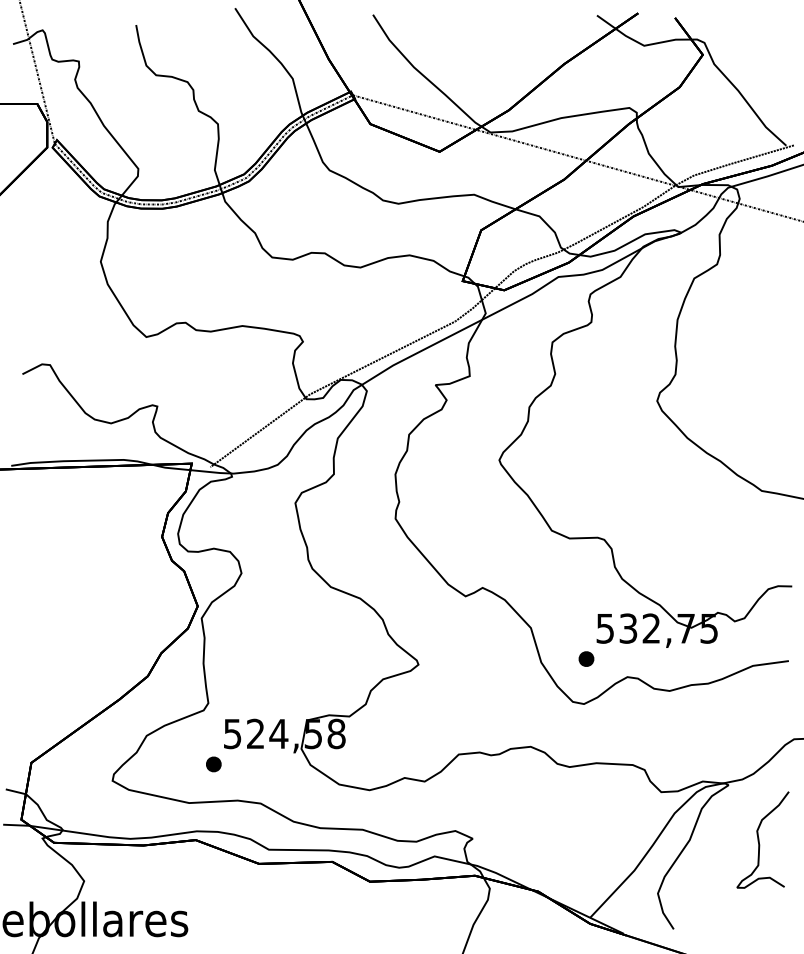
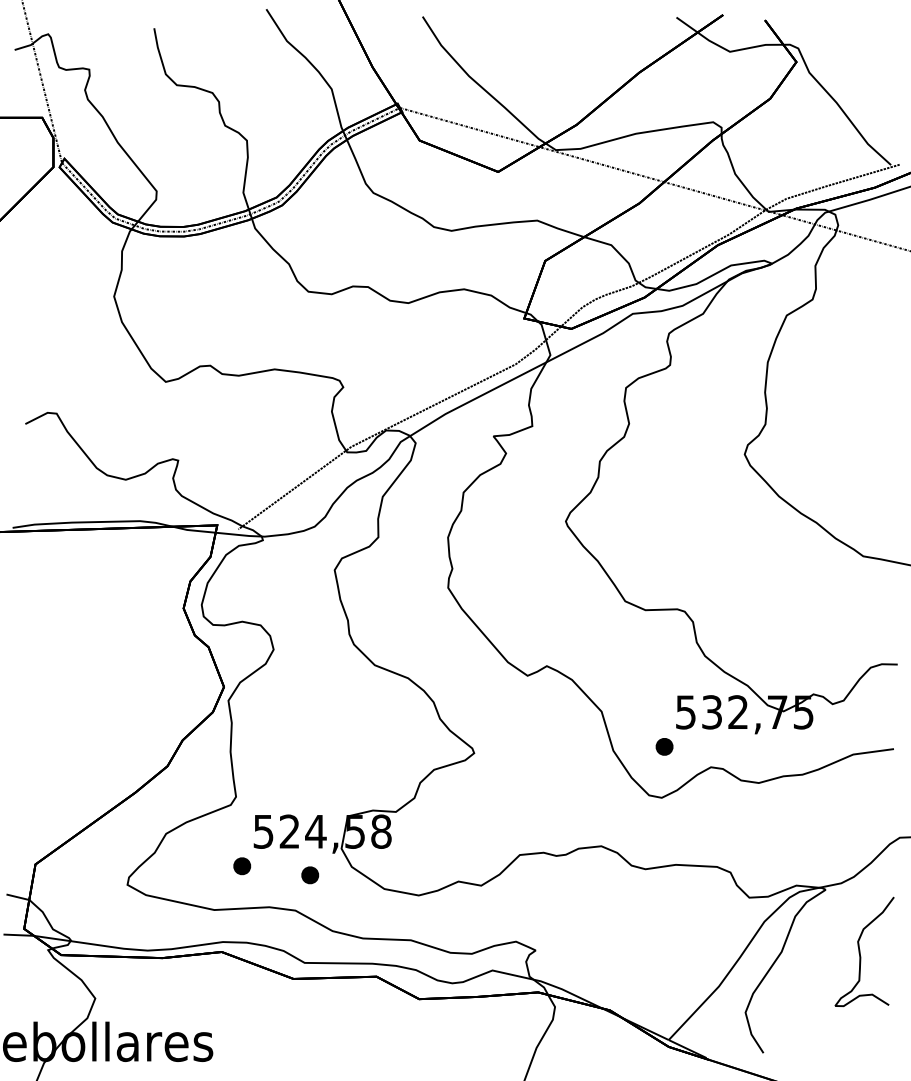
part: (273, 772) -> (309, 875), added

